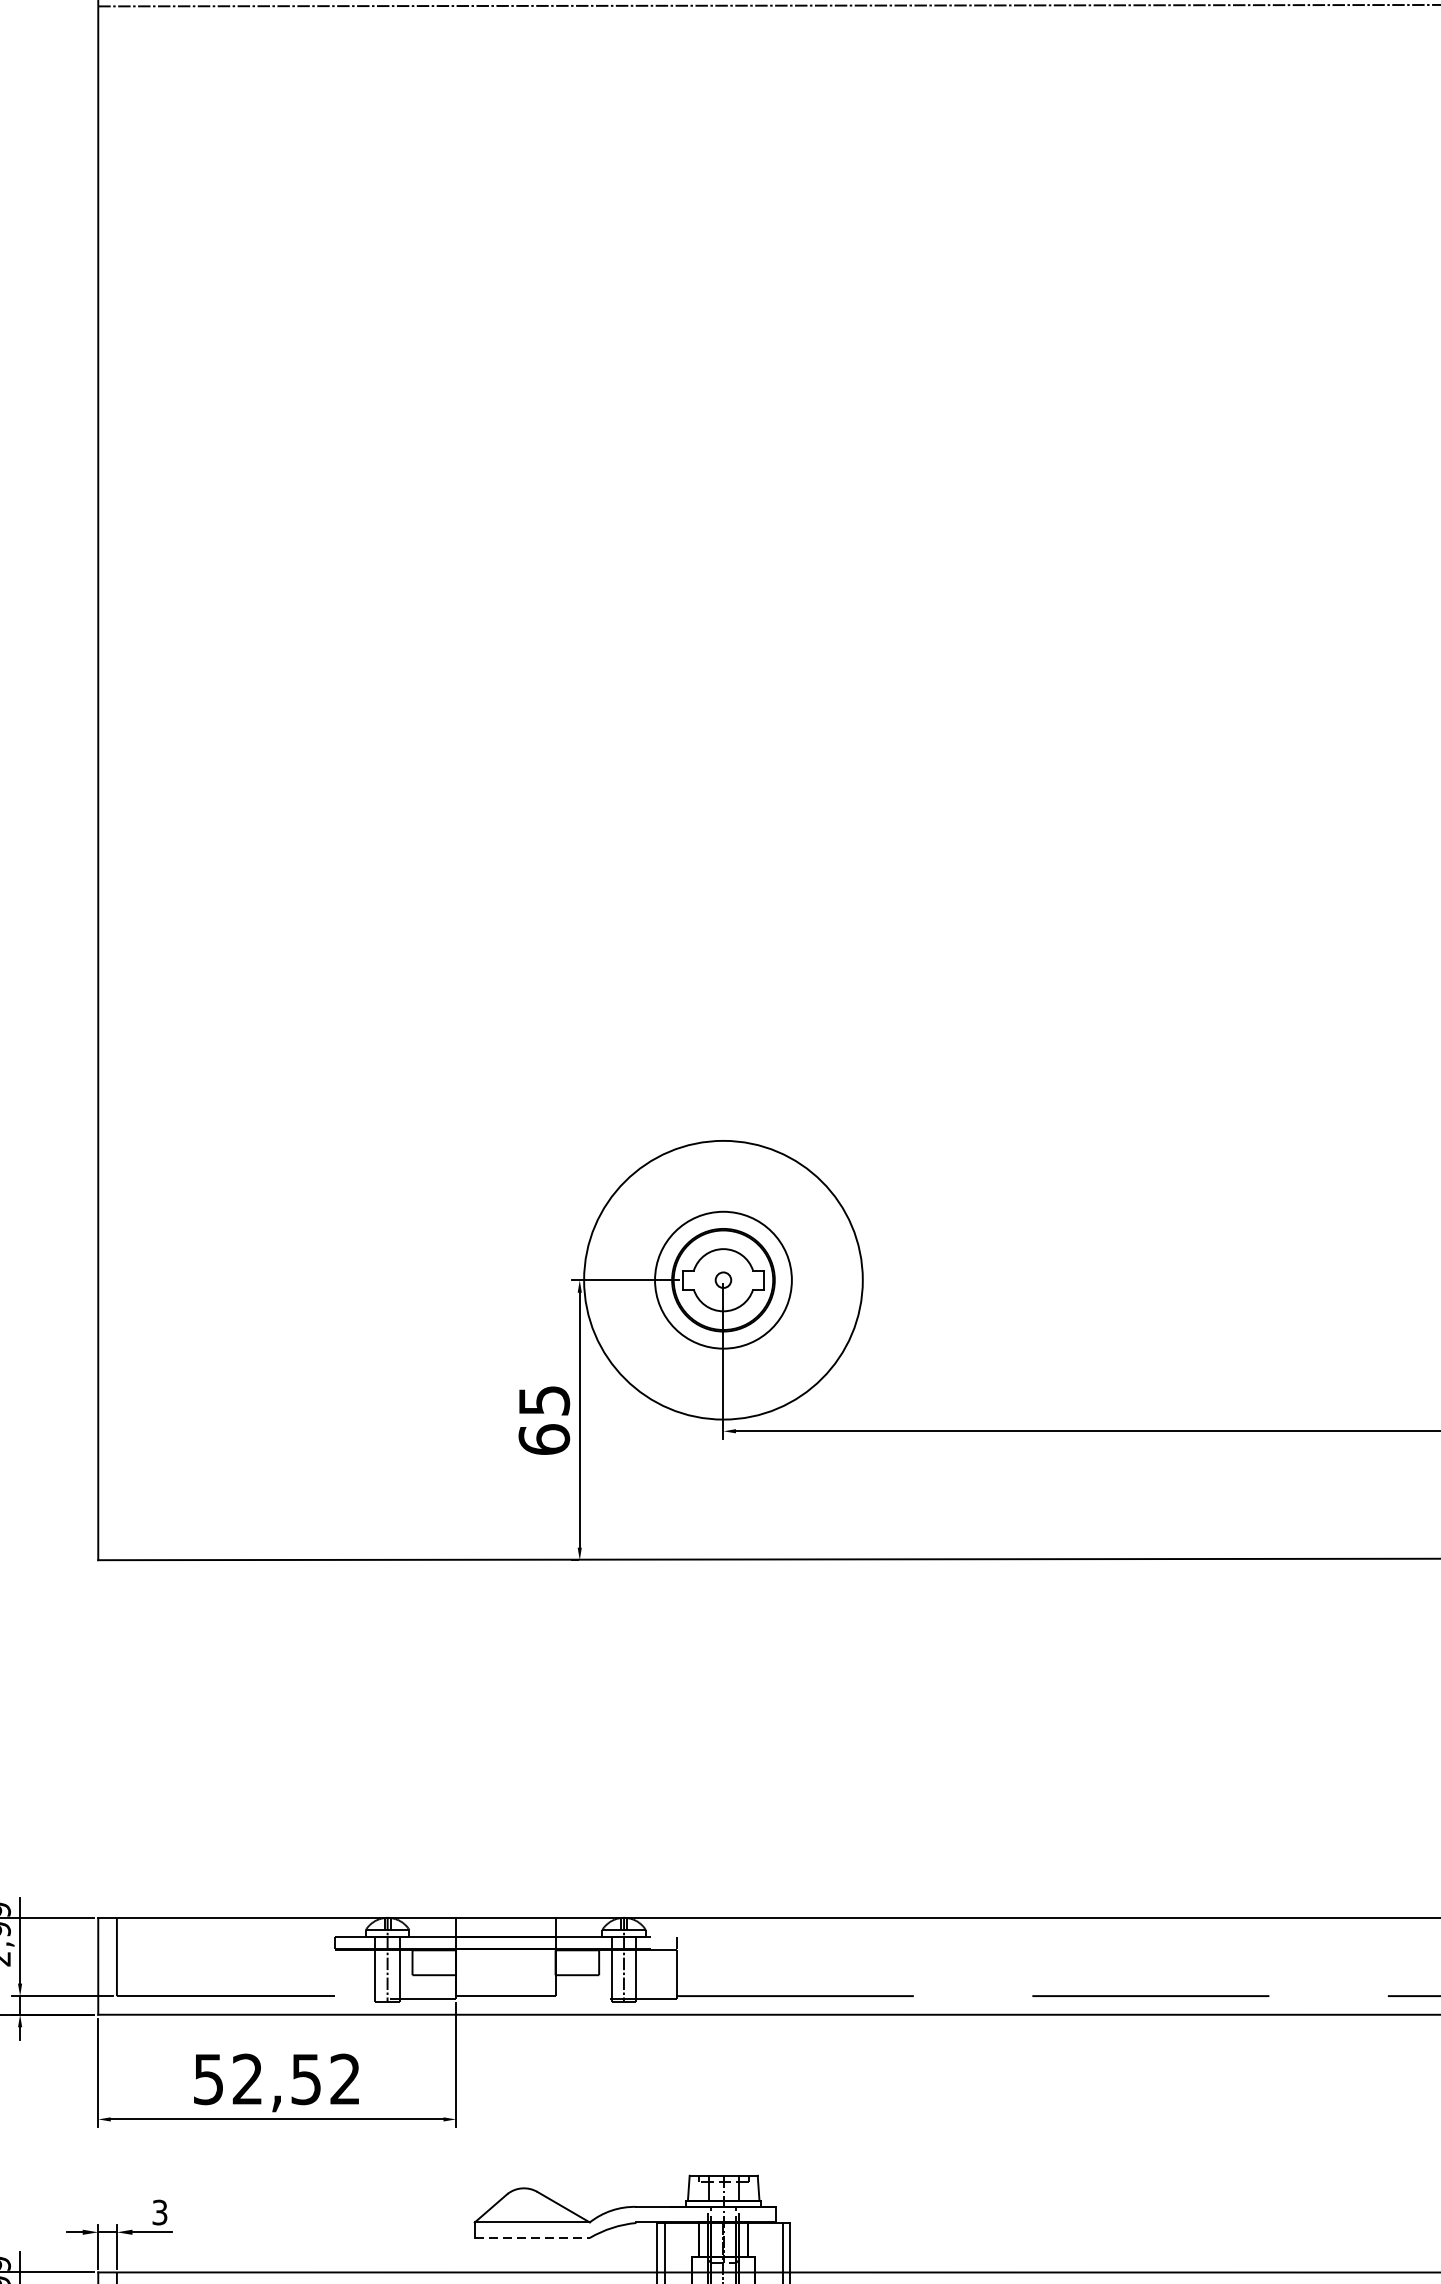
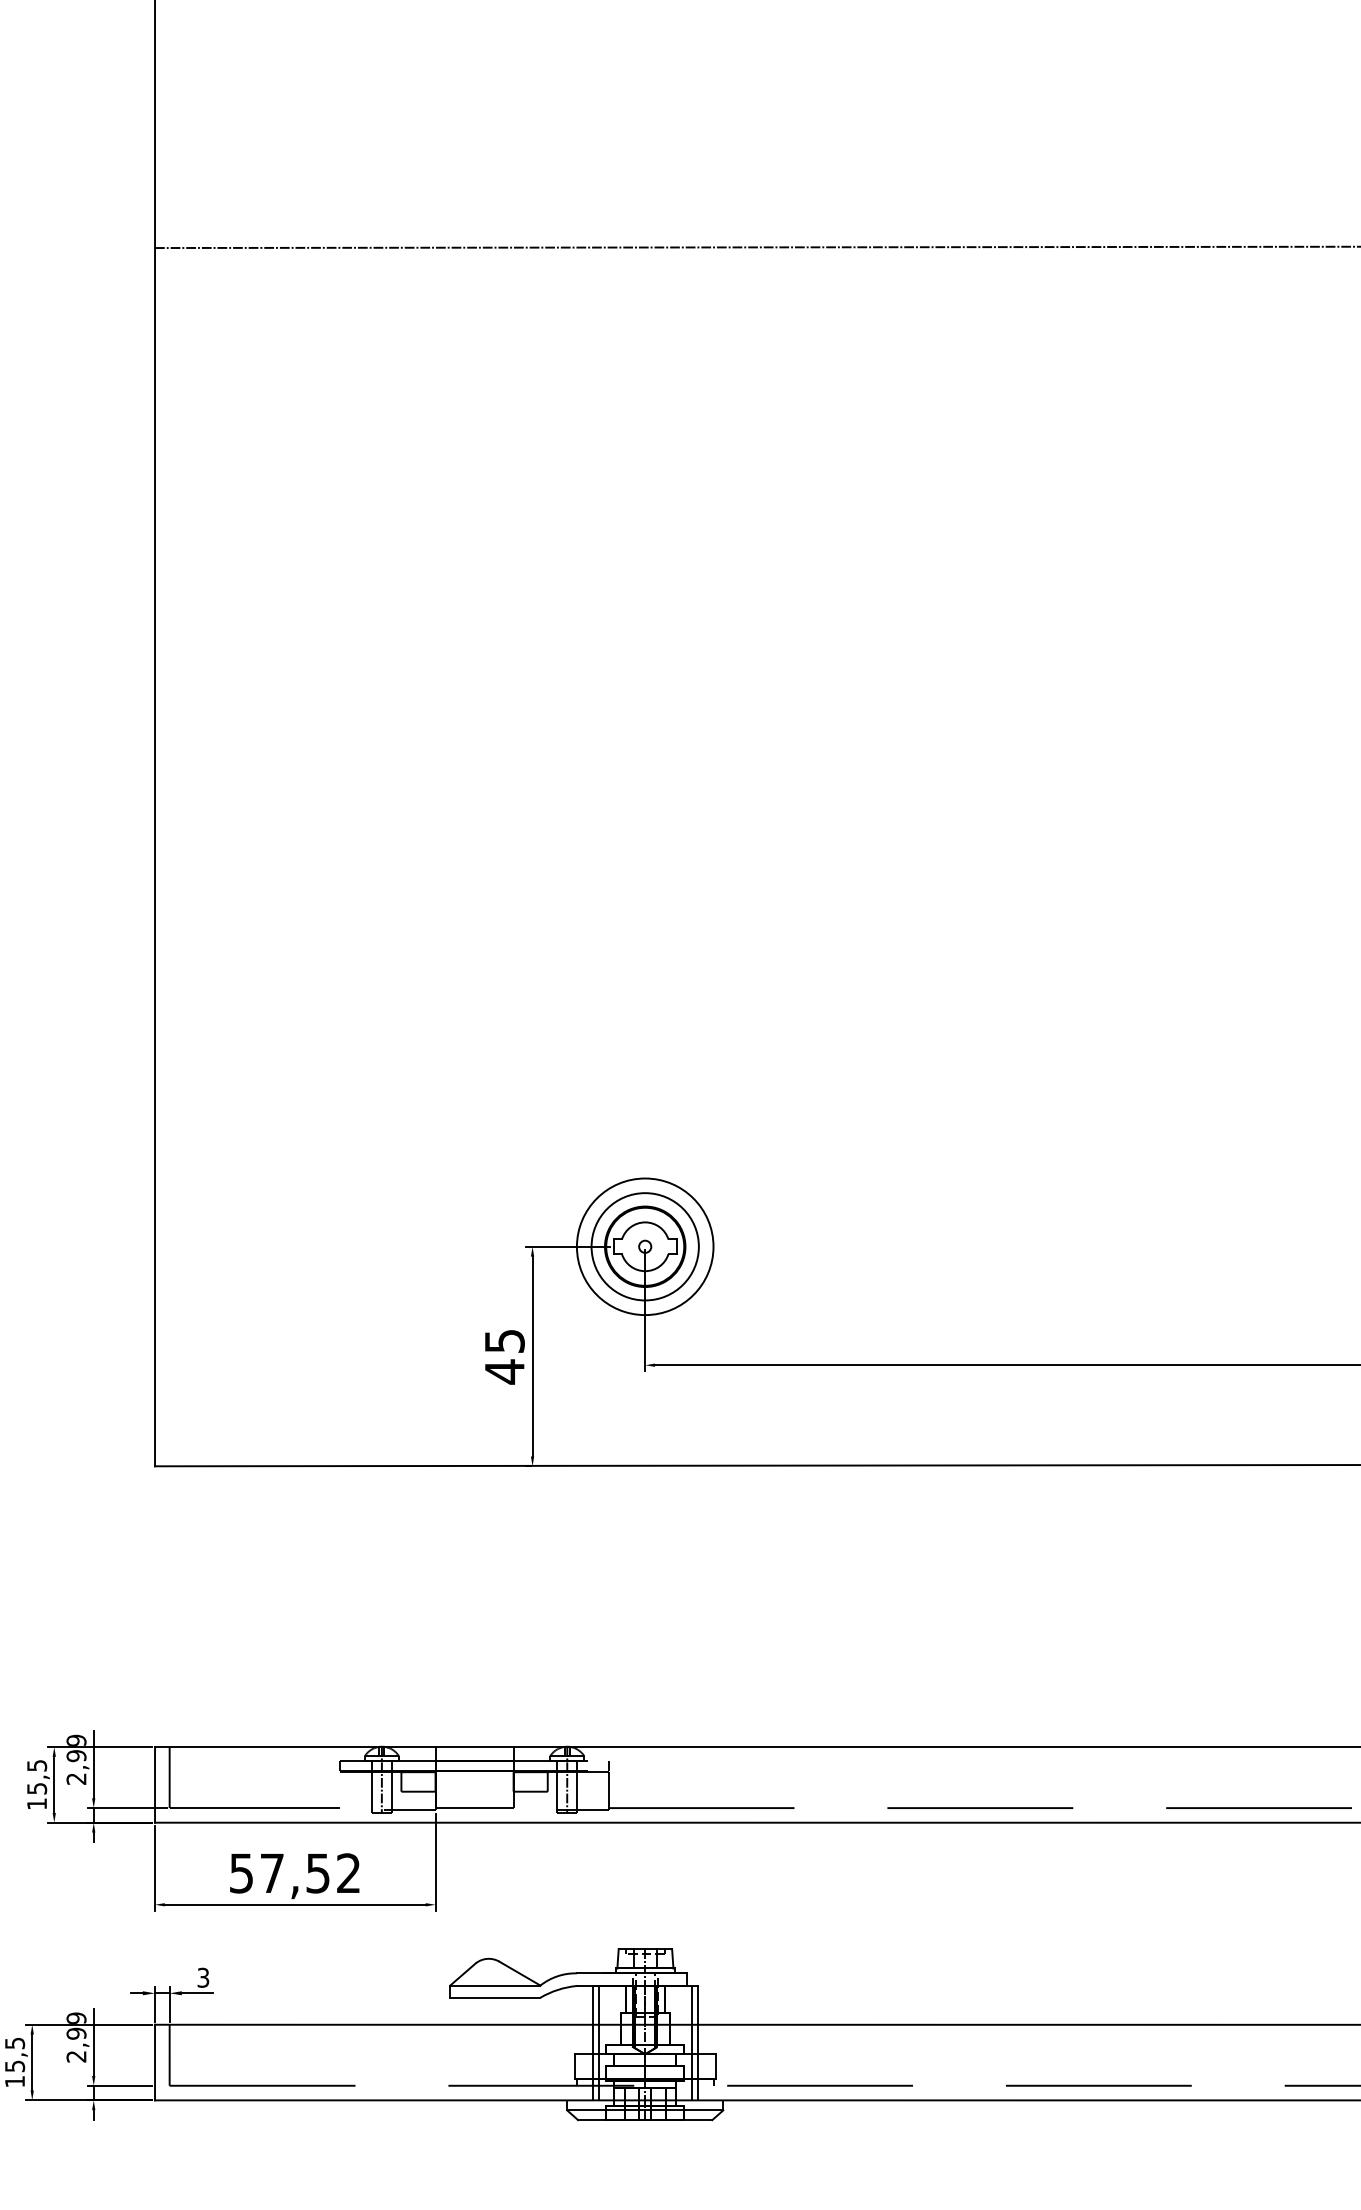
circle: (722, 1279) -> (644, 1246), size x0.62
text: (543, 1439) -> (504, 1371), 65 -> 45
text: (246, 2078) -> (271, 1872), 52,52 -> 57,52
line: (532, 2237) -> (495, 1997), dashed -> solid

